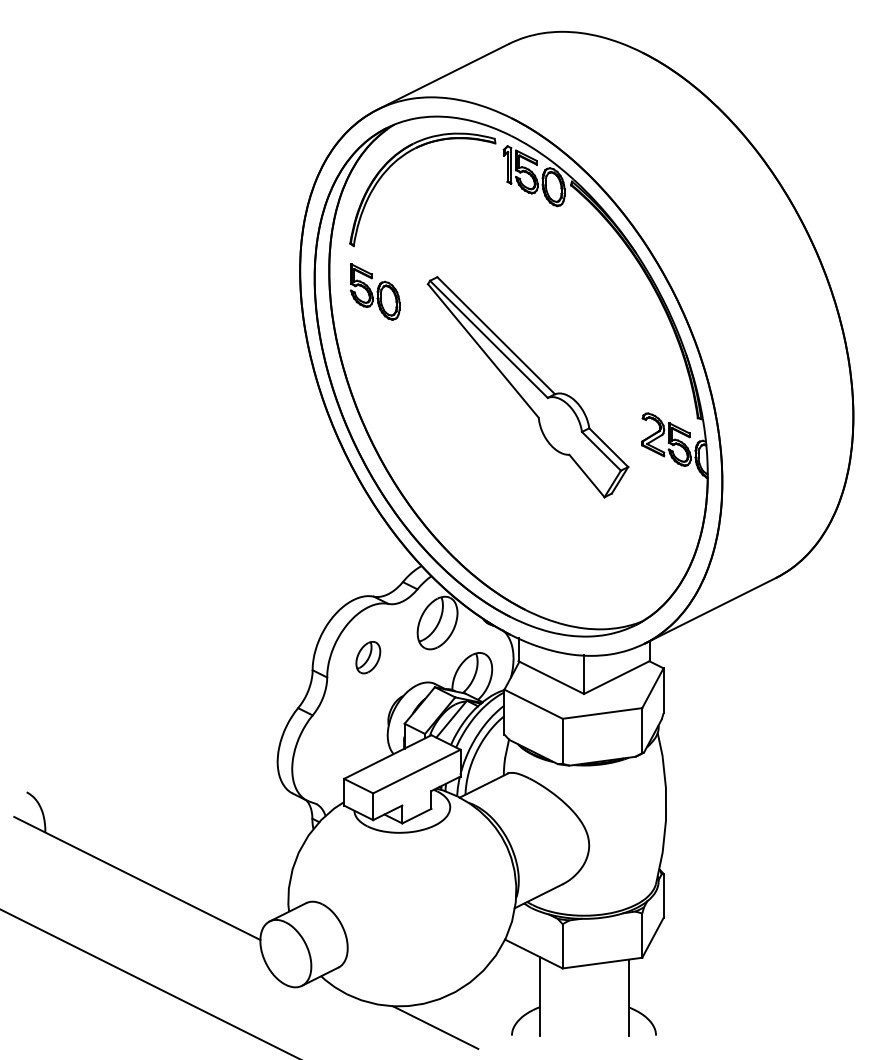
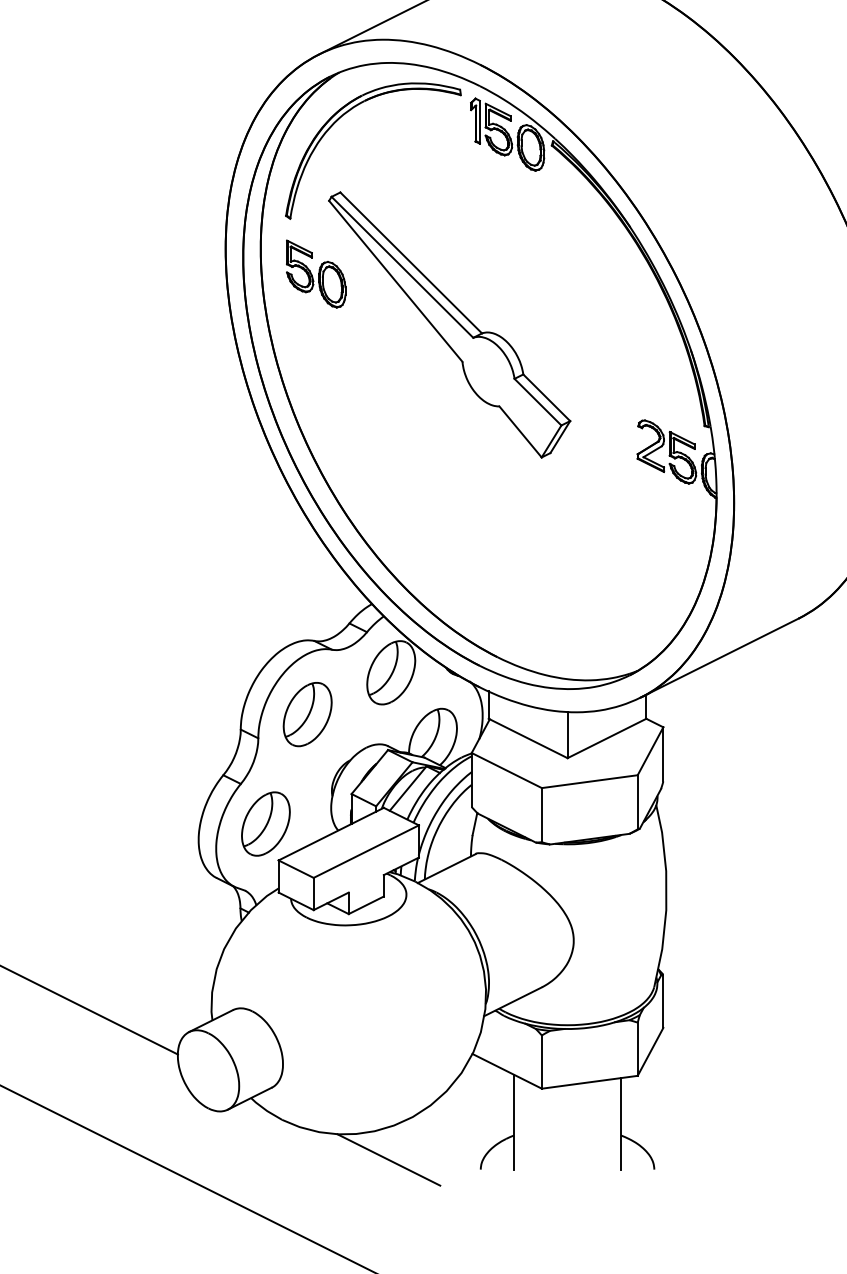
part: (527, 387) -> (448, 325), moved
part: (368, 657) -> (308, 714), size x1.67
part: (333, 748) -> (265, 823), added

